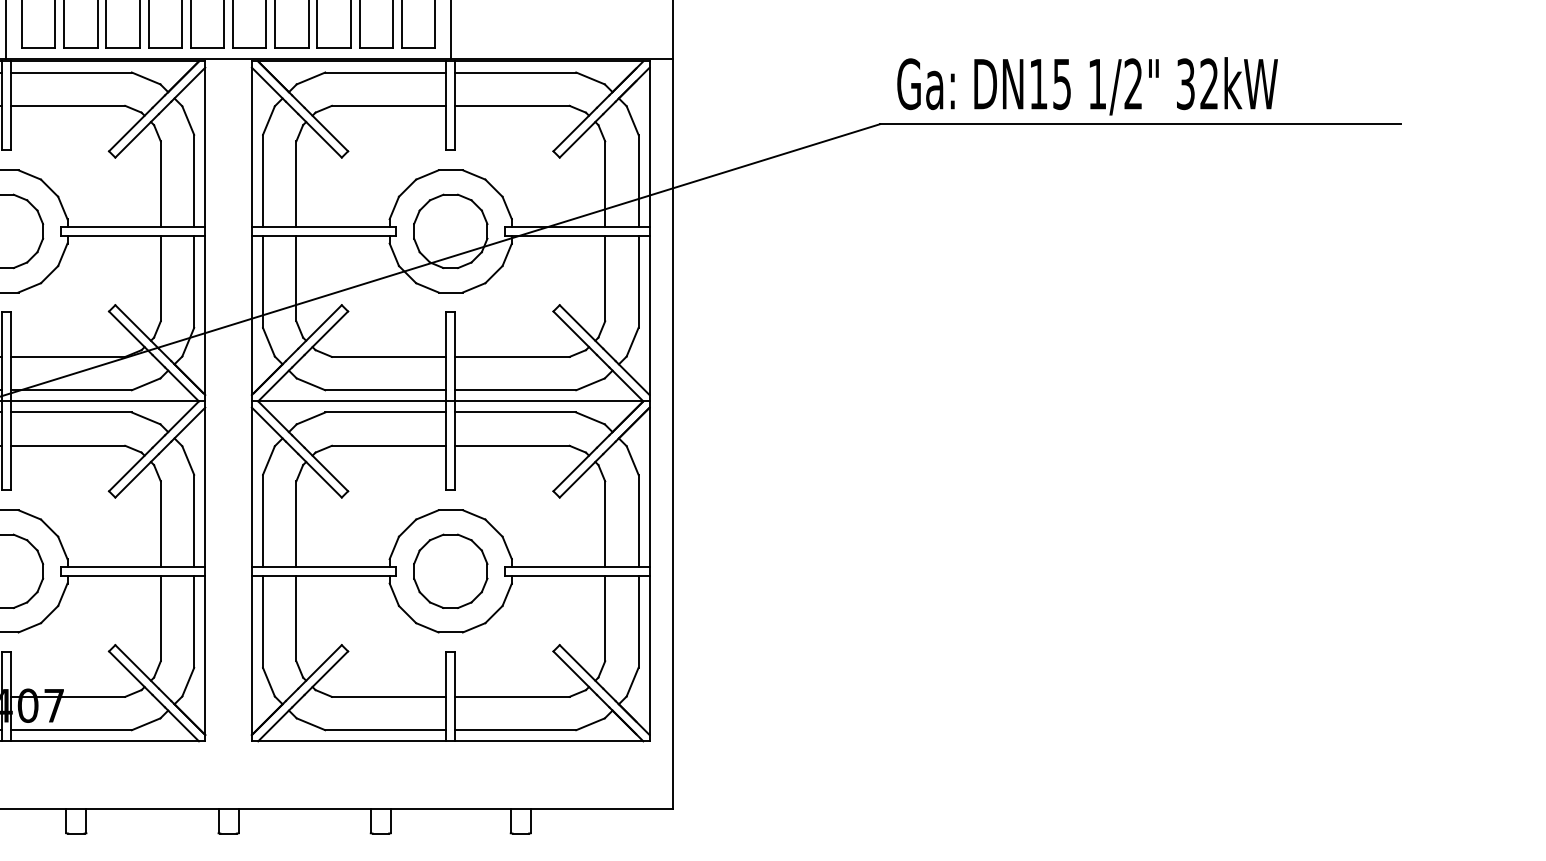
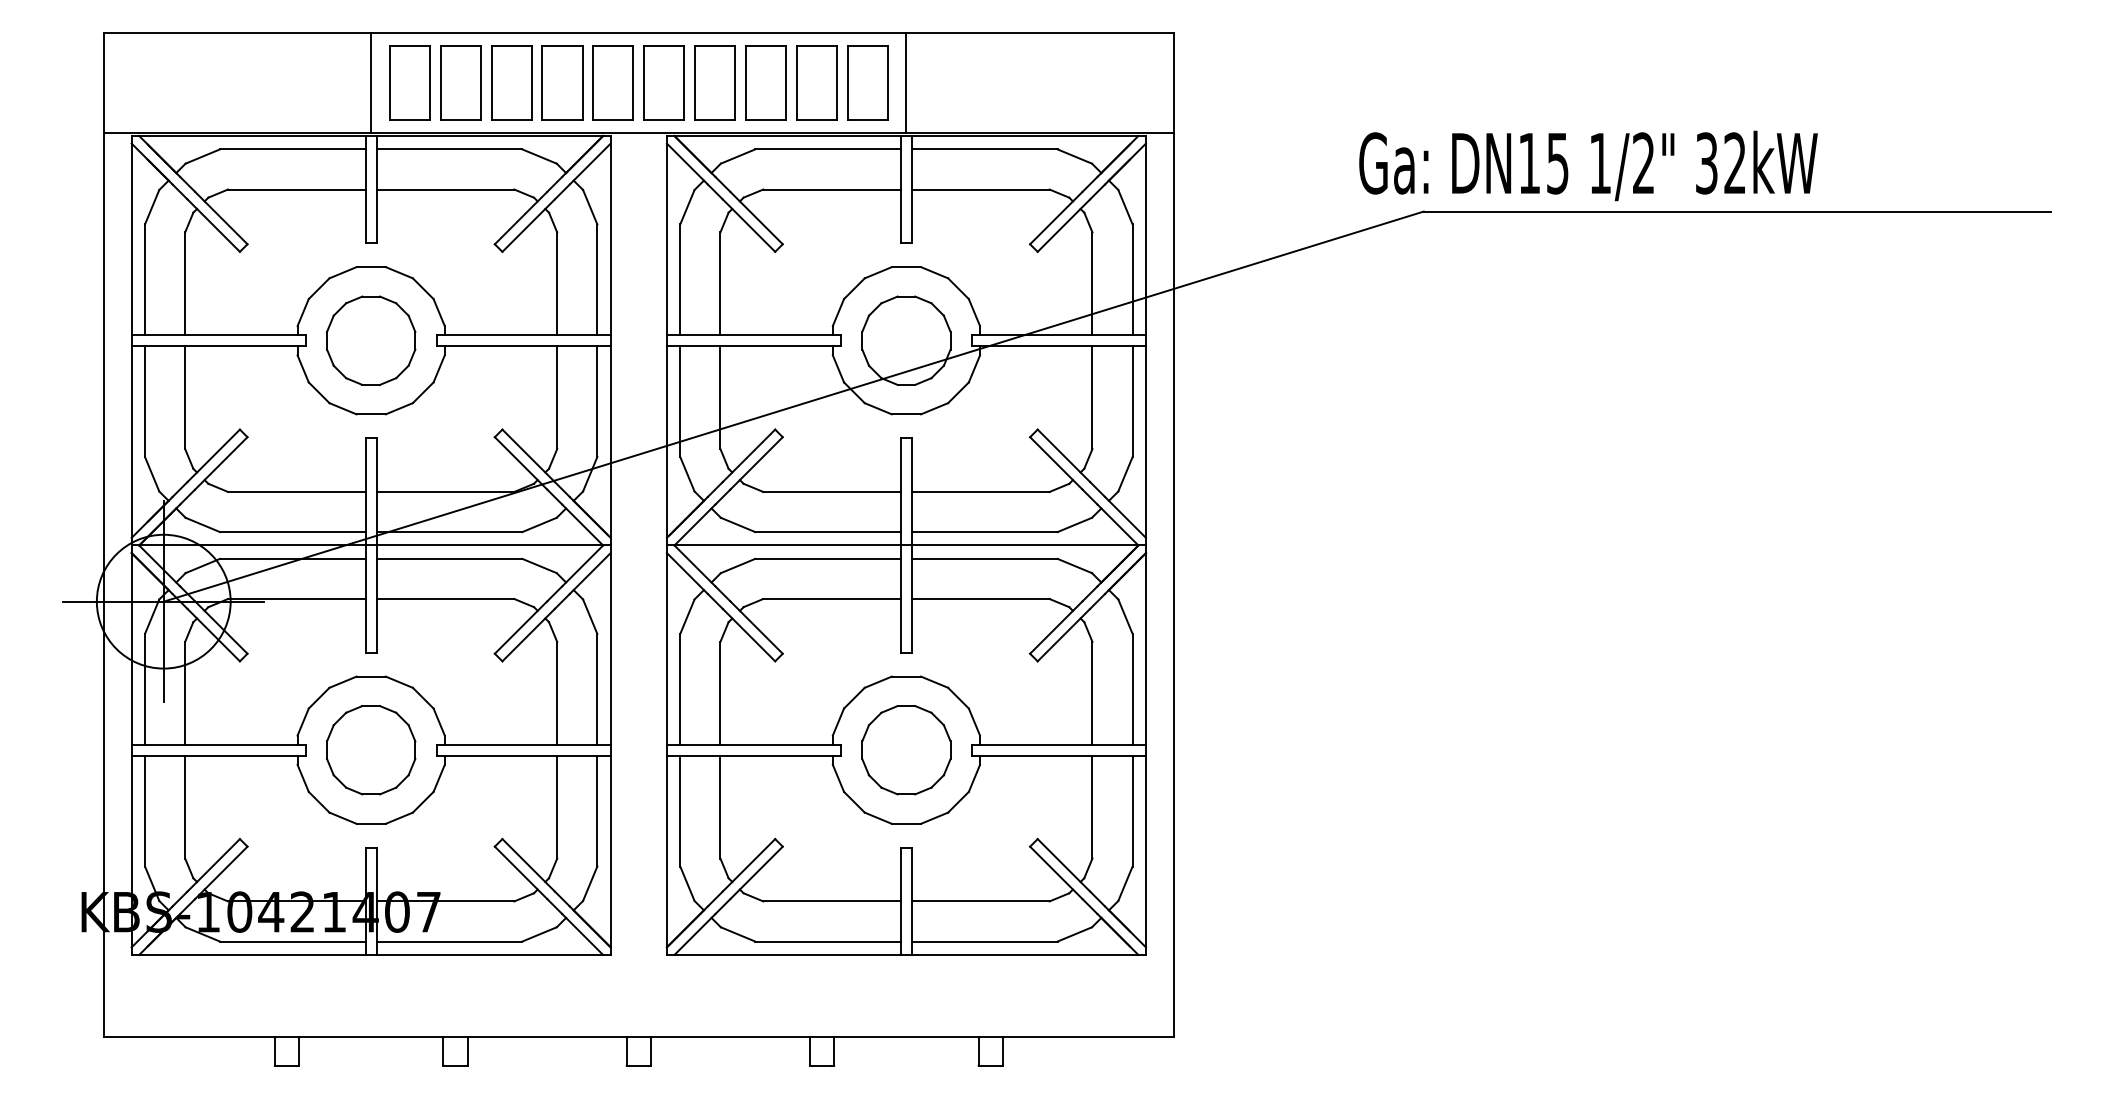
text: (1087, 85) -> (1588, 165), moved

